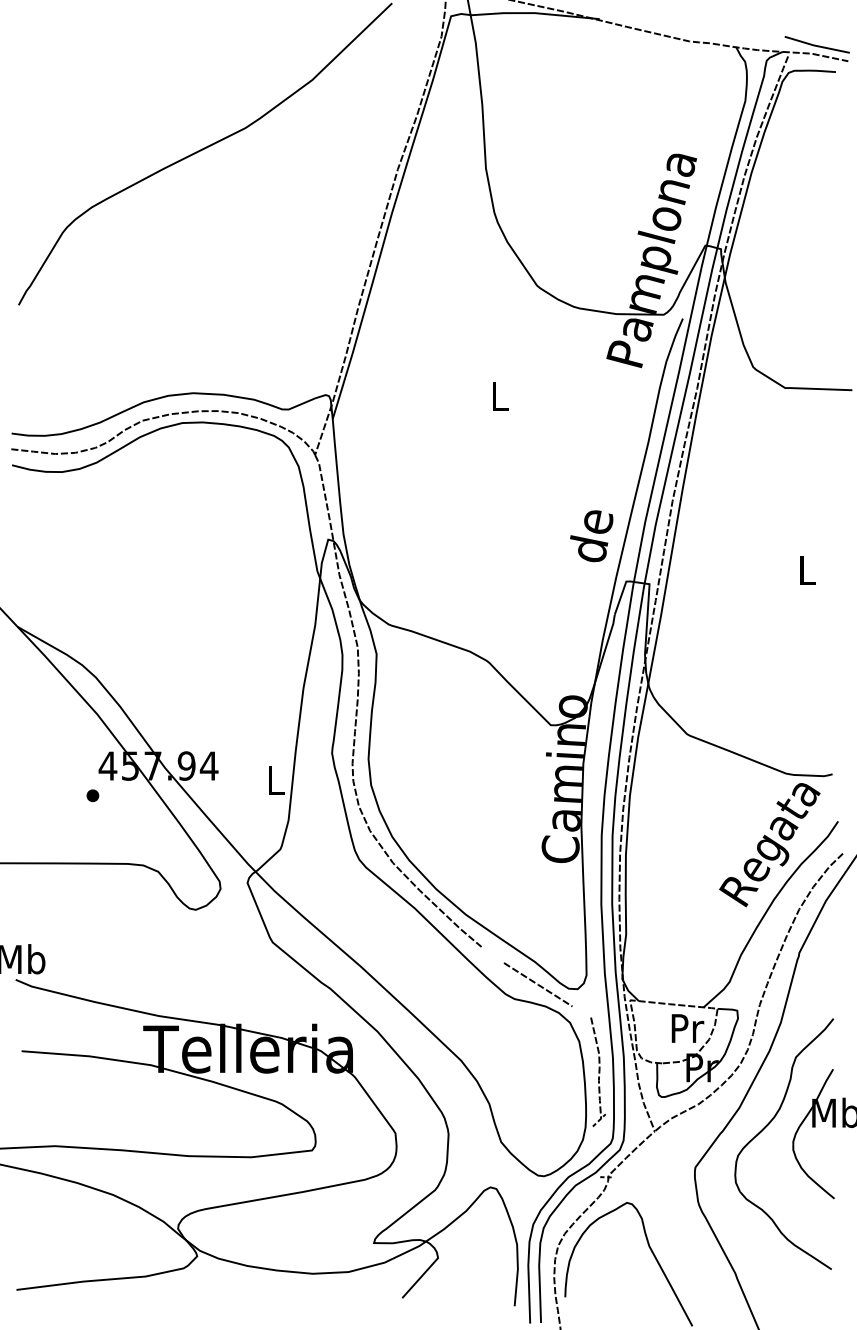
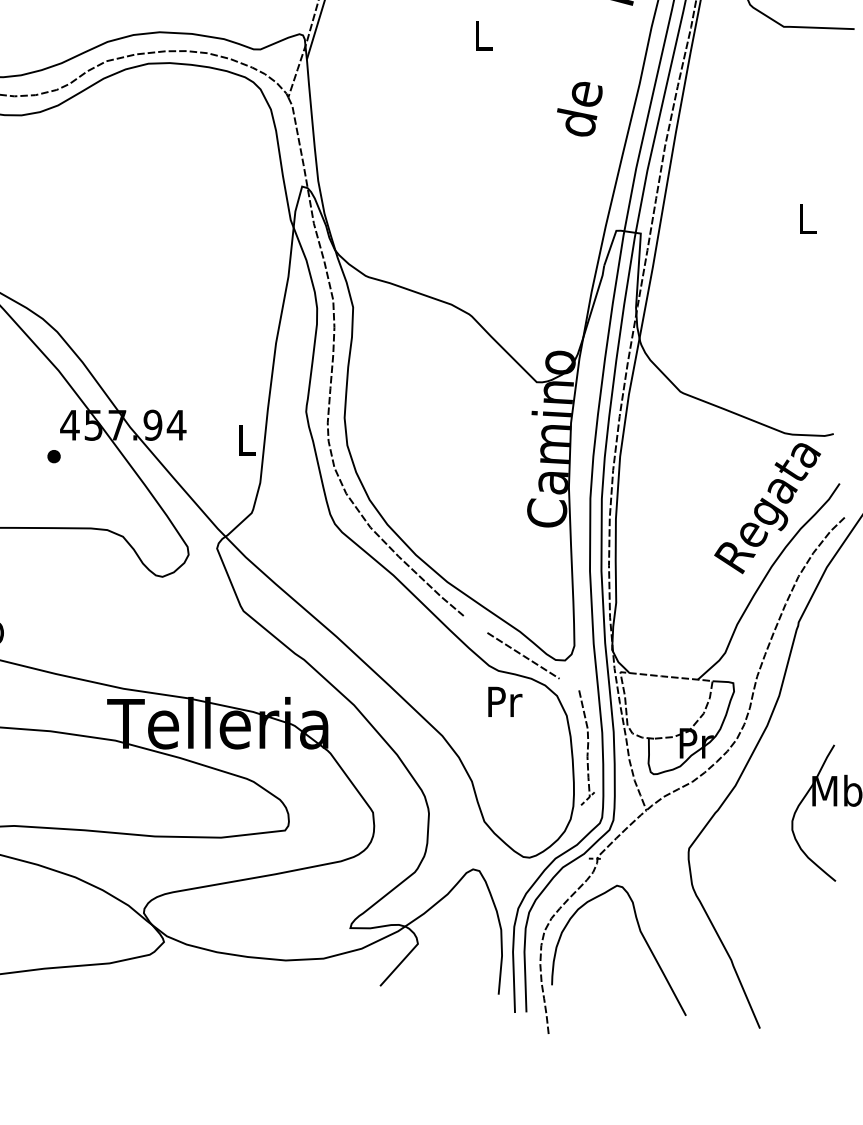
text: (591, 536) -> (579, 109), moved
text: (687, 1028) -> (504, 701), moved
part: (767, 1126) -> (765, 805), removed

